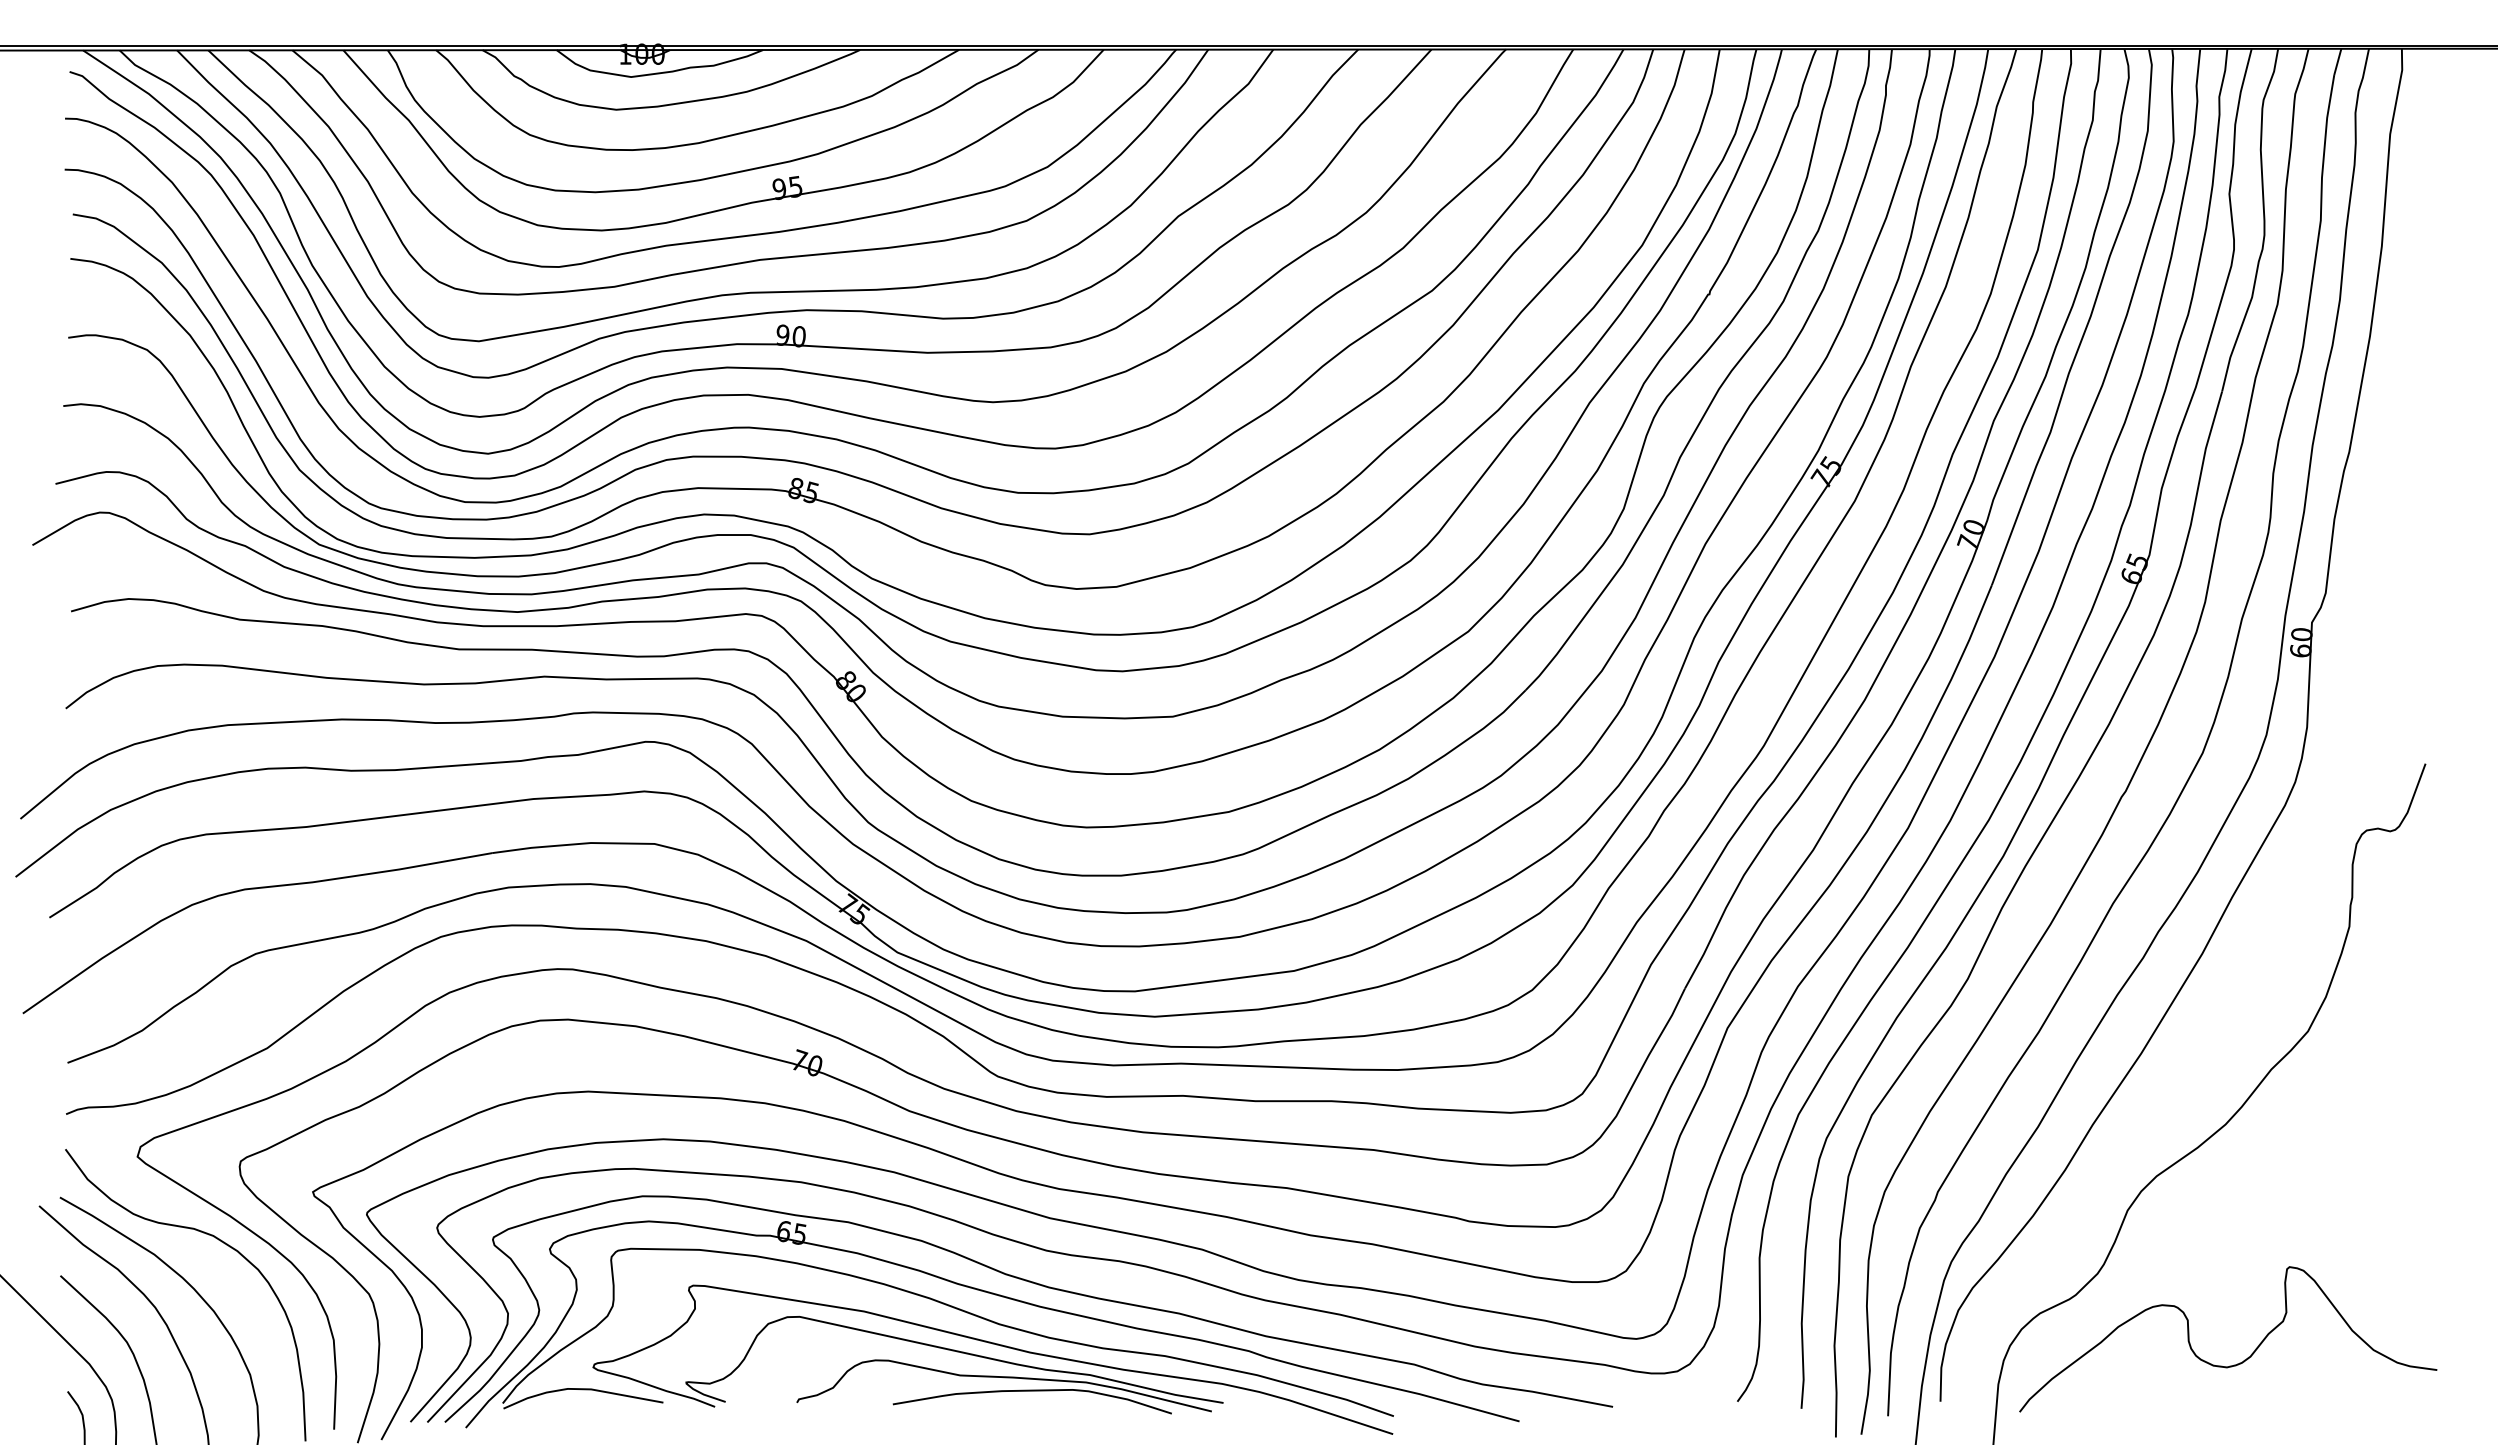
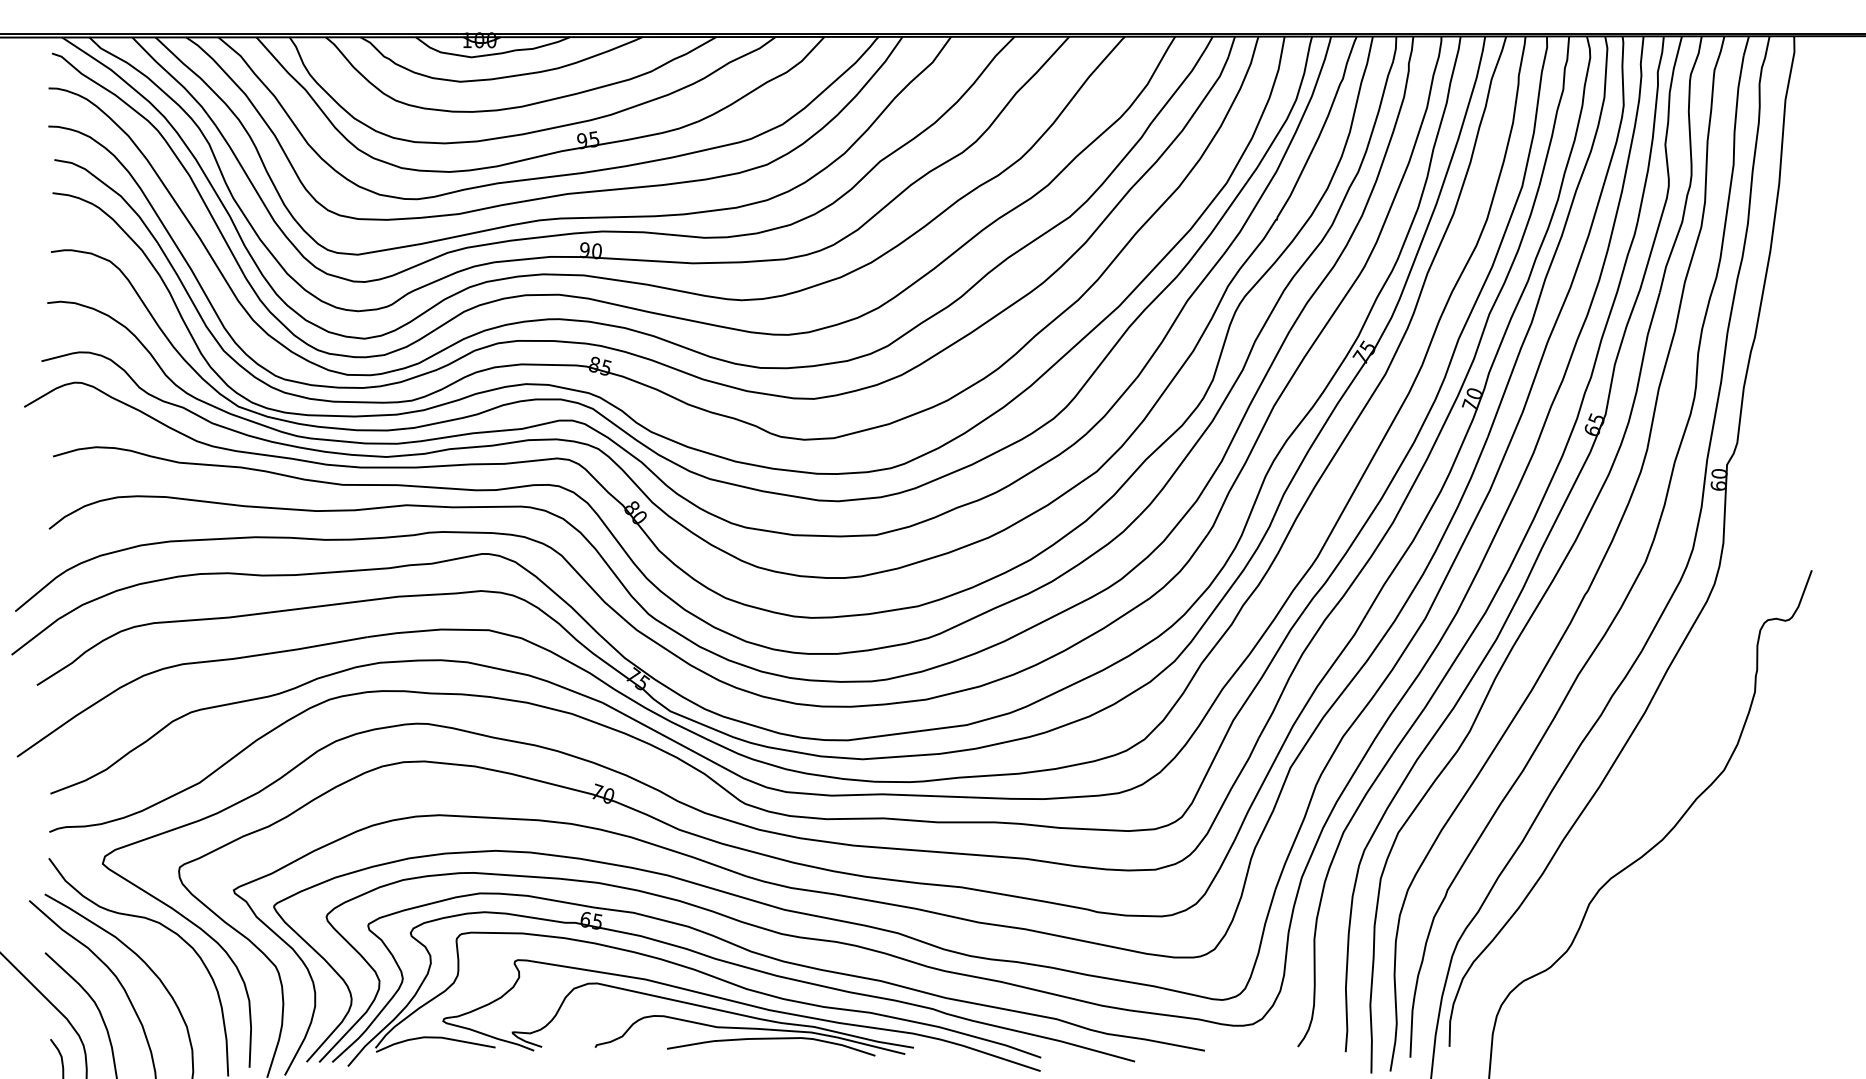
curve: (2239, 1362) -> (1672, 1017), removed

